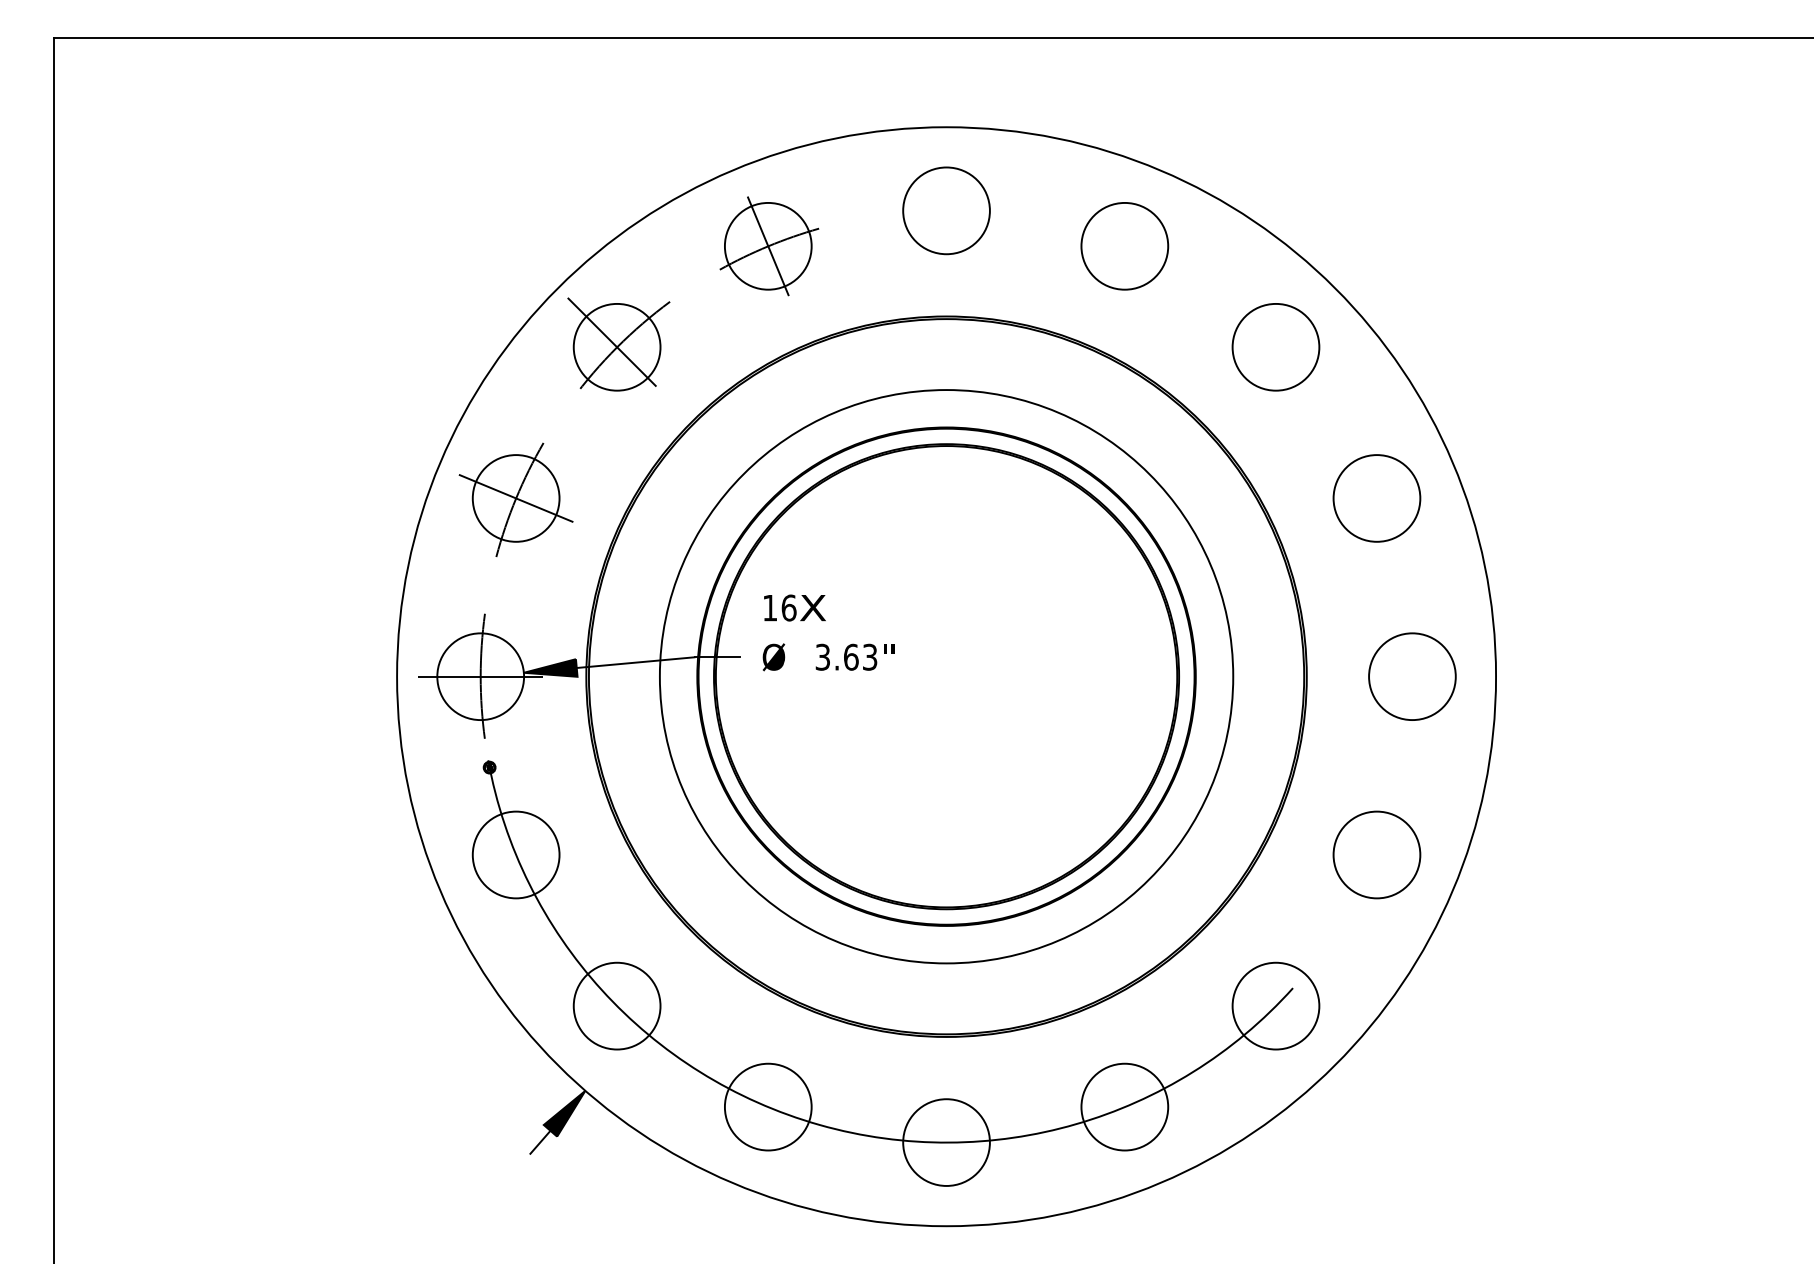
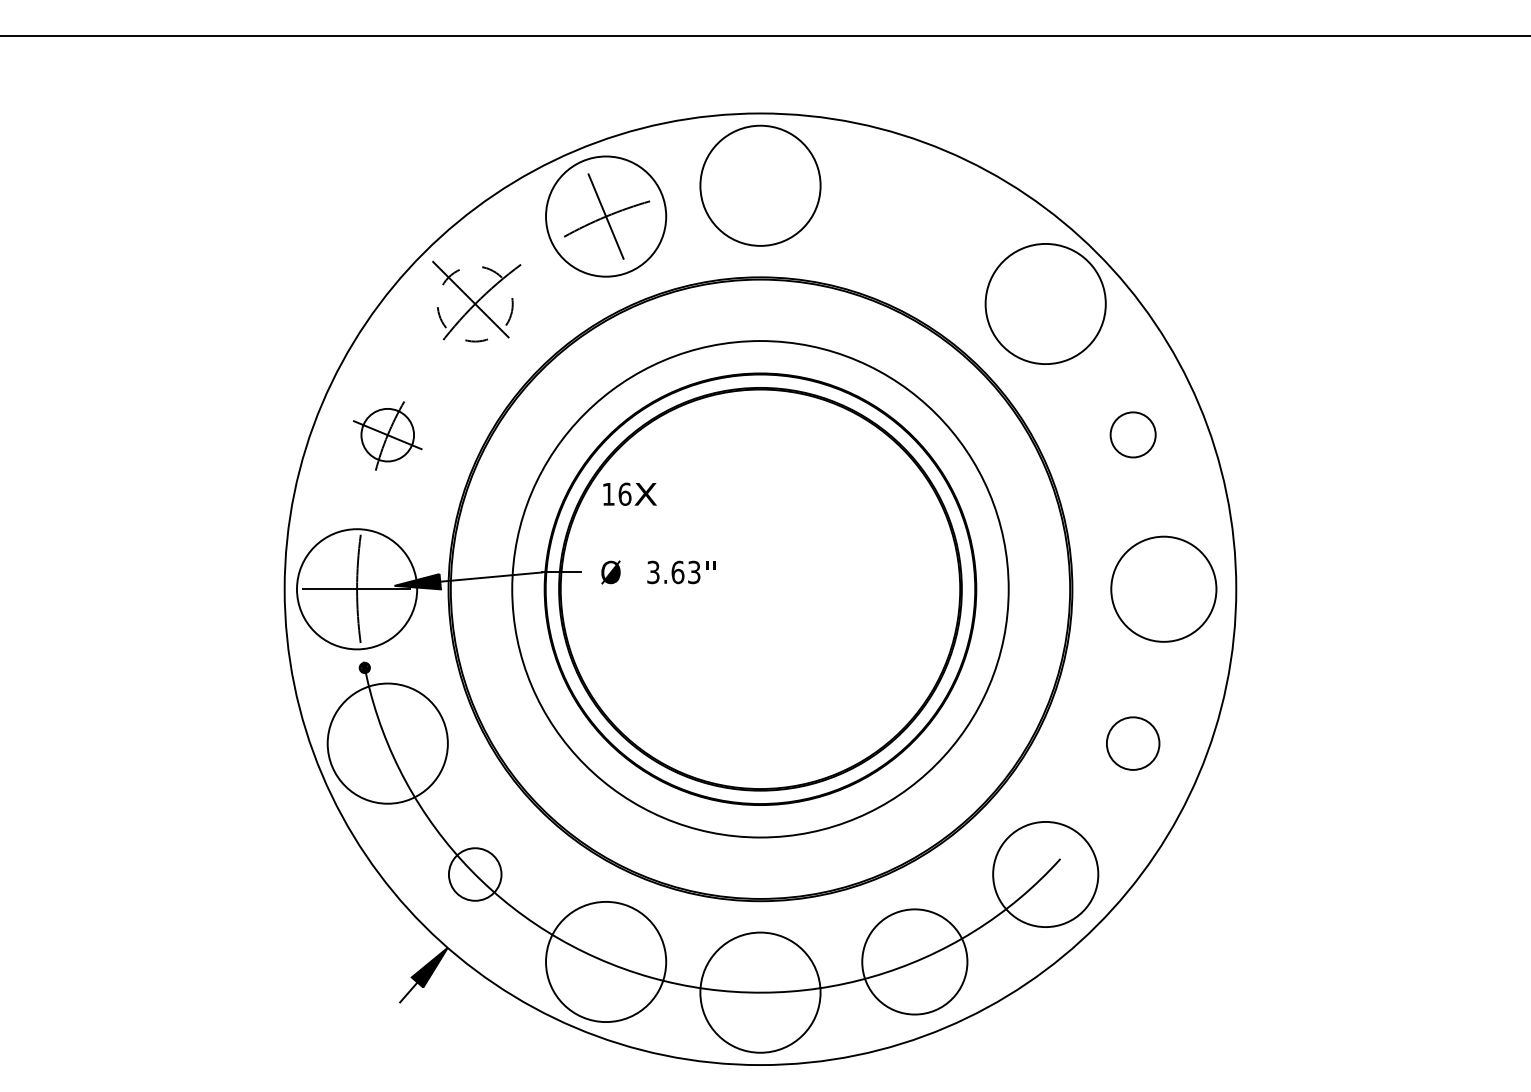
circle: (946, 210) -> (760, 185), size x1.6
circle: (767, 245) -> (605, 215), size x1.6
circle: (1124, 246) -> (914, 216), removed
circle: (616, 346) -> (474, 303), solid -> dashed
circle: (1275, 346) -> (1045, 303), size x1.6
circle: (1376, 498) -> (1132, 434), size x0.6
part: (515, 499) -> (387, 435), size x0.7
text: (794, 607) -> (629, 493), moved
circle: (480, 676) -> (356, 589), size x1.6
circle: (1412, 676) -> (1163, 589), size x1.4
circle: (515, 854) -> (387, 743), size x1.6
circle: (1376, 854) -> (1132, 743), size x0.7
circle: (616, 1005) -> (474, 873), size x0.7
circle: (1275, 1005) -> (1045, 873), size x1.4
circle: (767, 1106) -> (605, 961), size x1.6
circle: (1124, 1106) -> (914, 961), size x1.4
circle: (946, 1142) -> (760, 992), size x1.6

